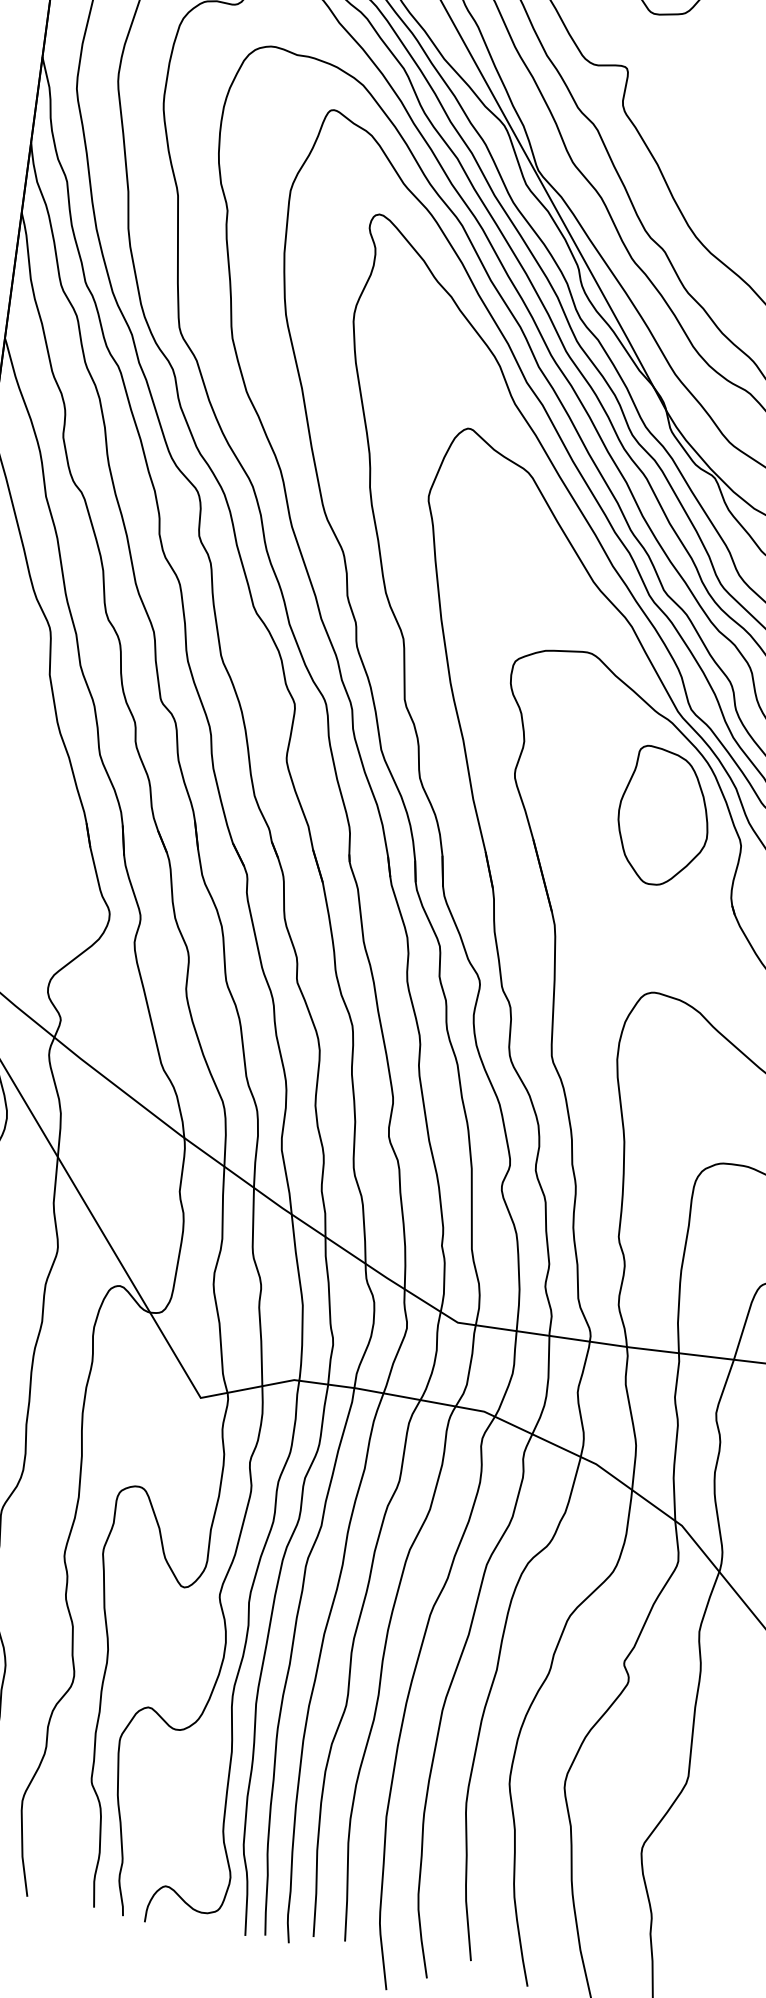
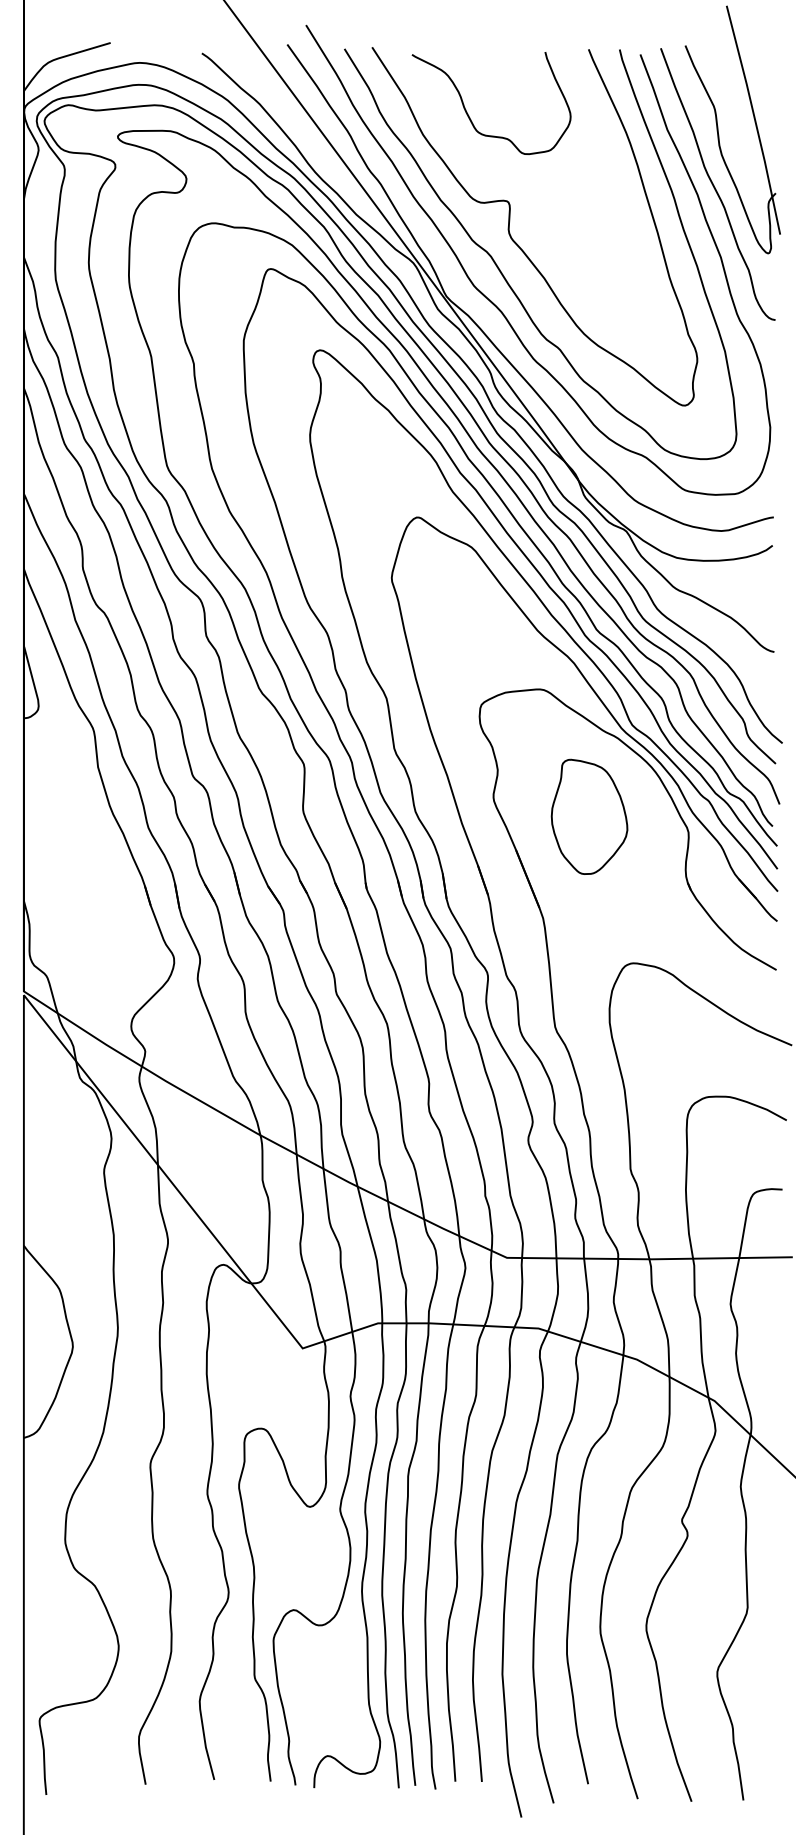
part: (663, 816) -> (589, 816), moved

